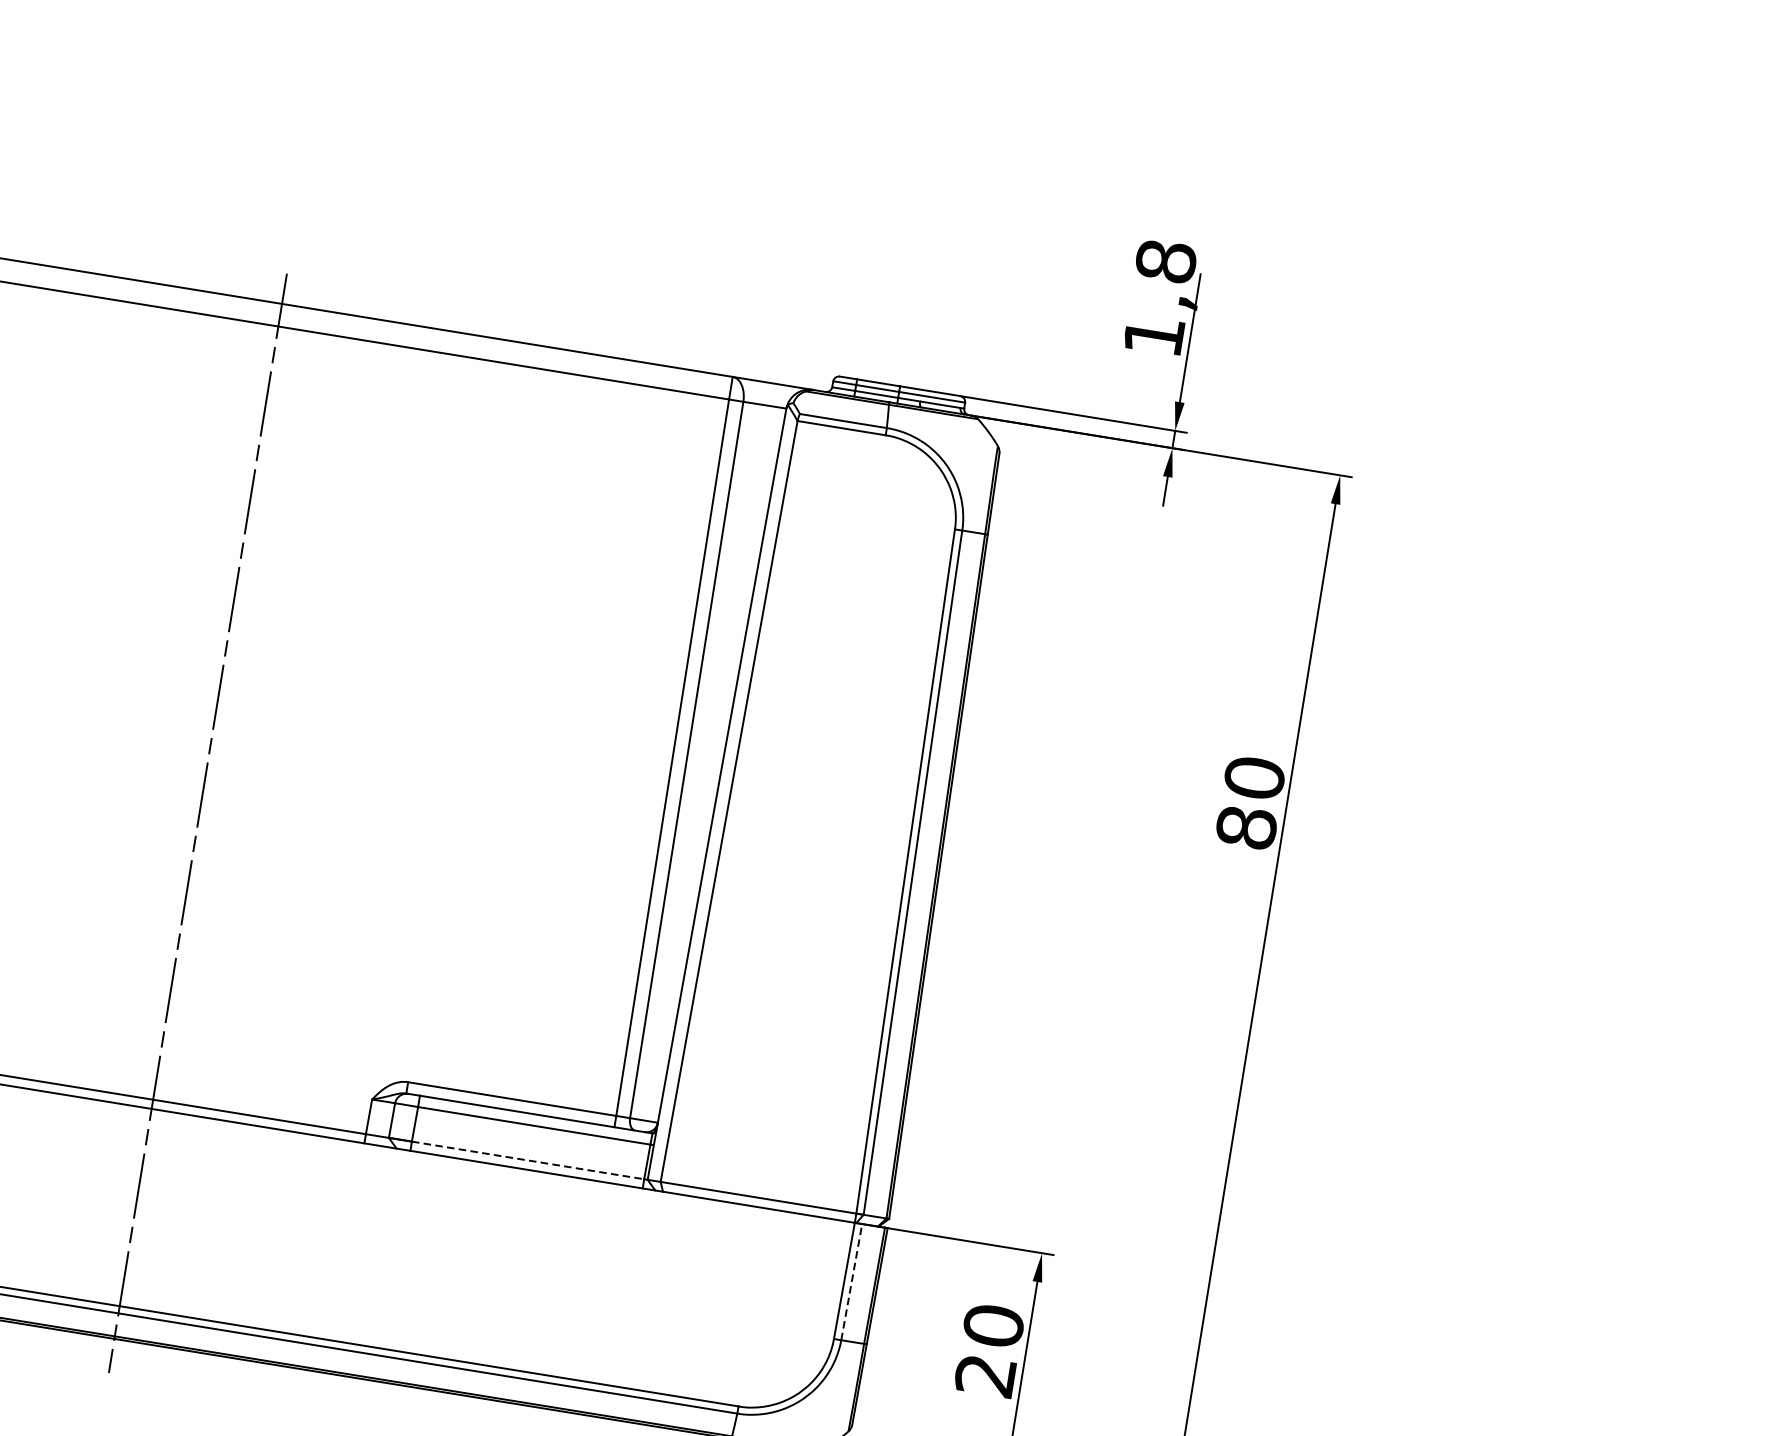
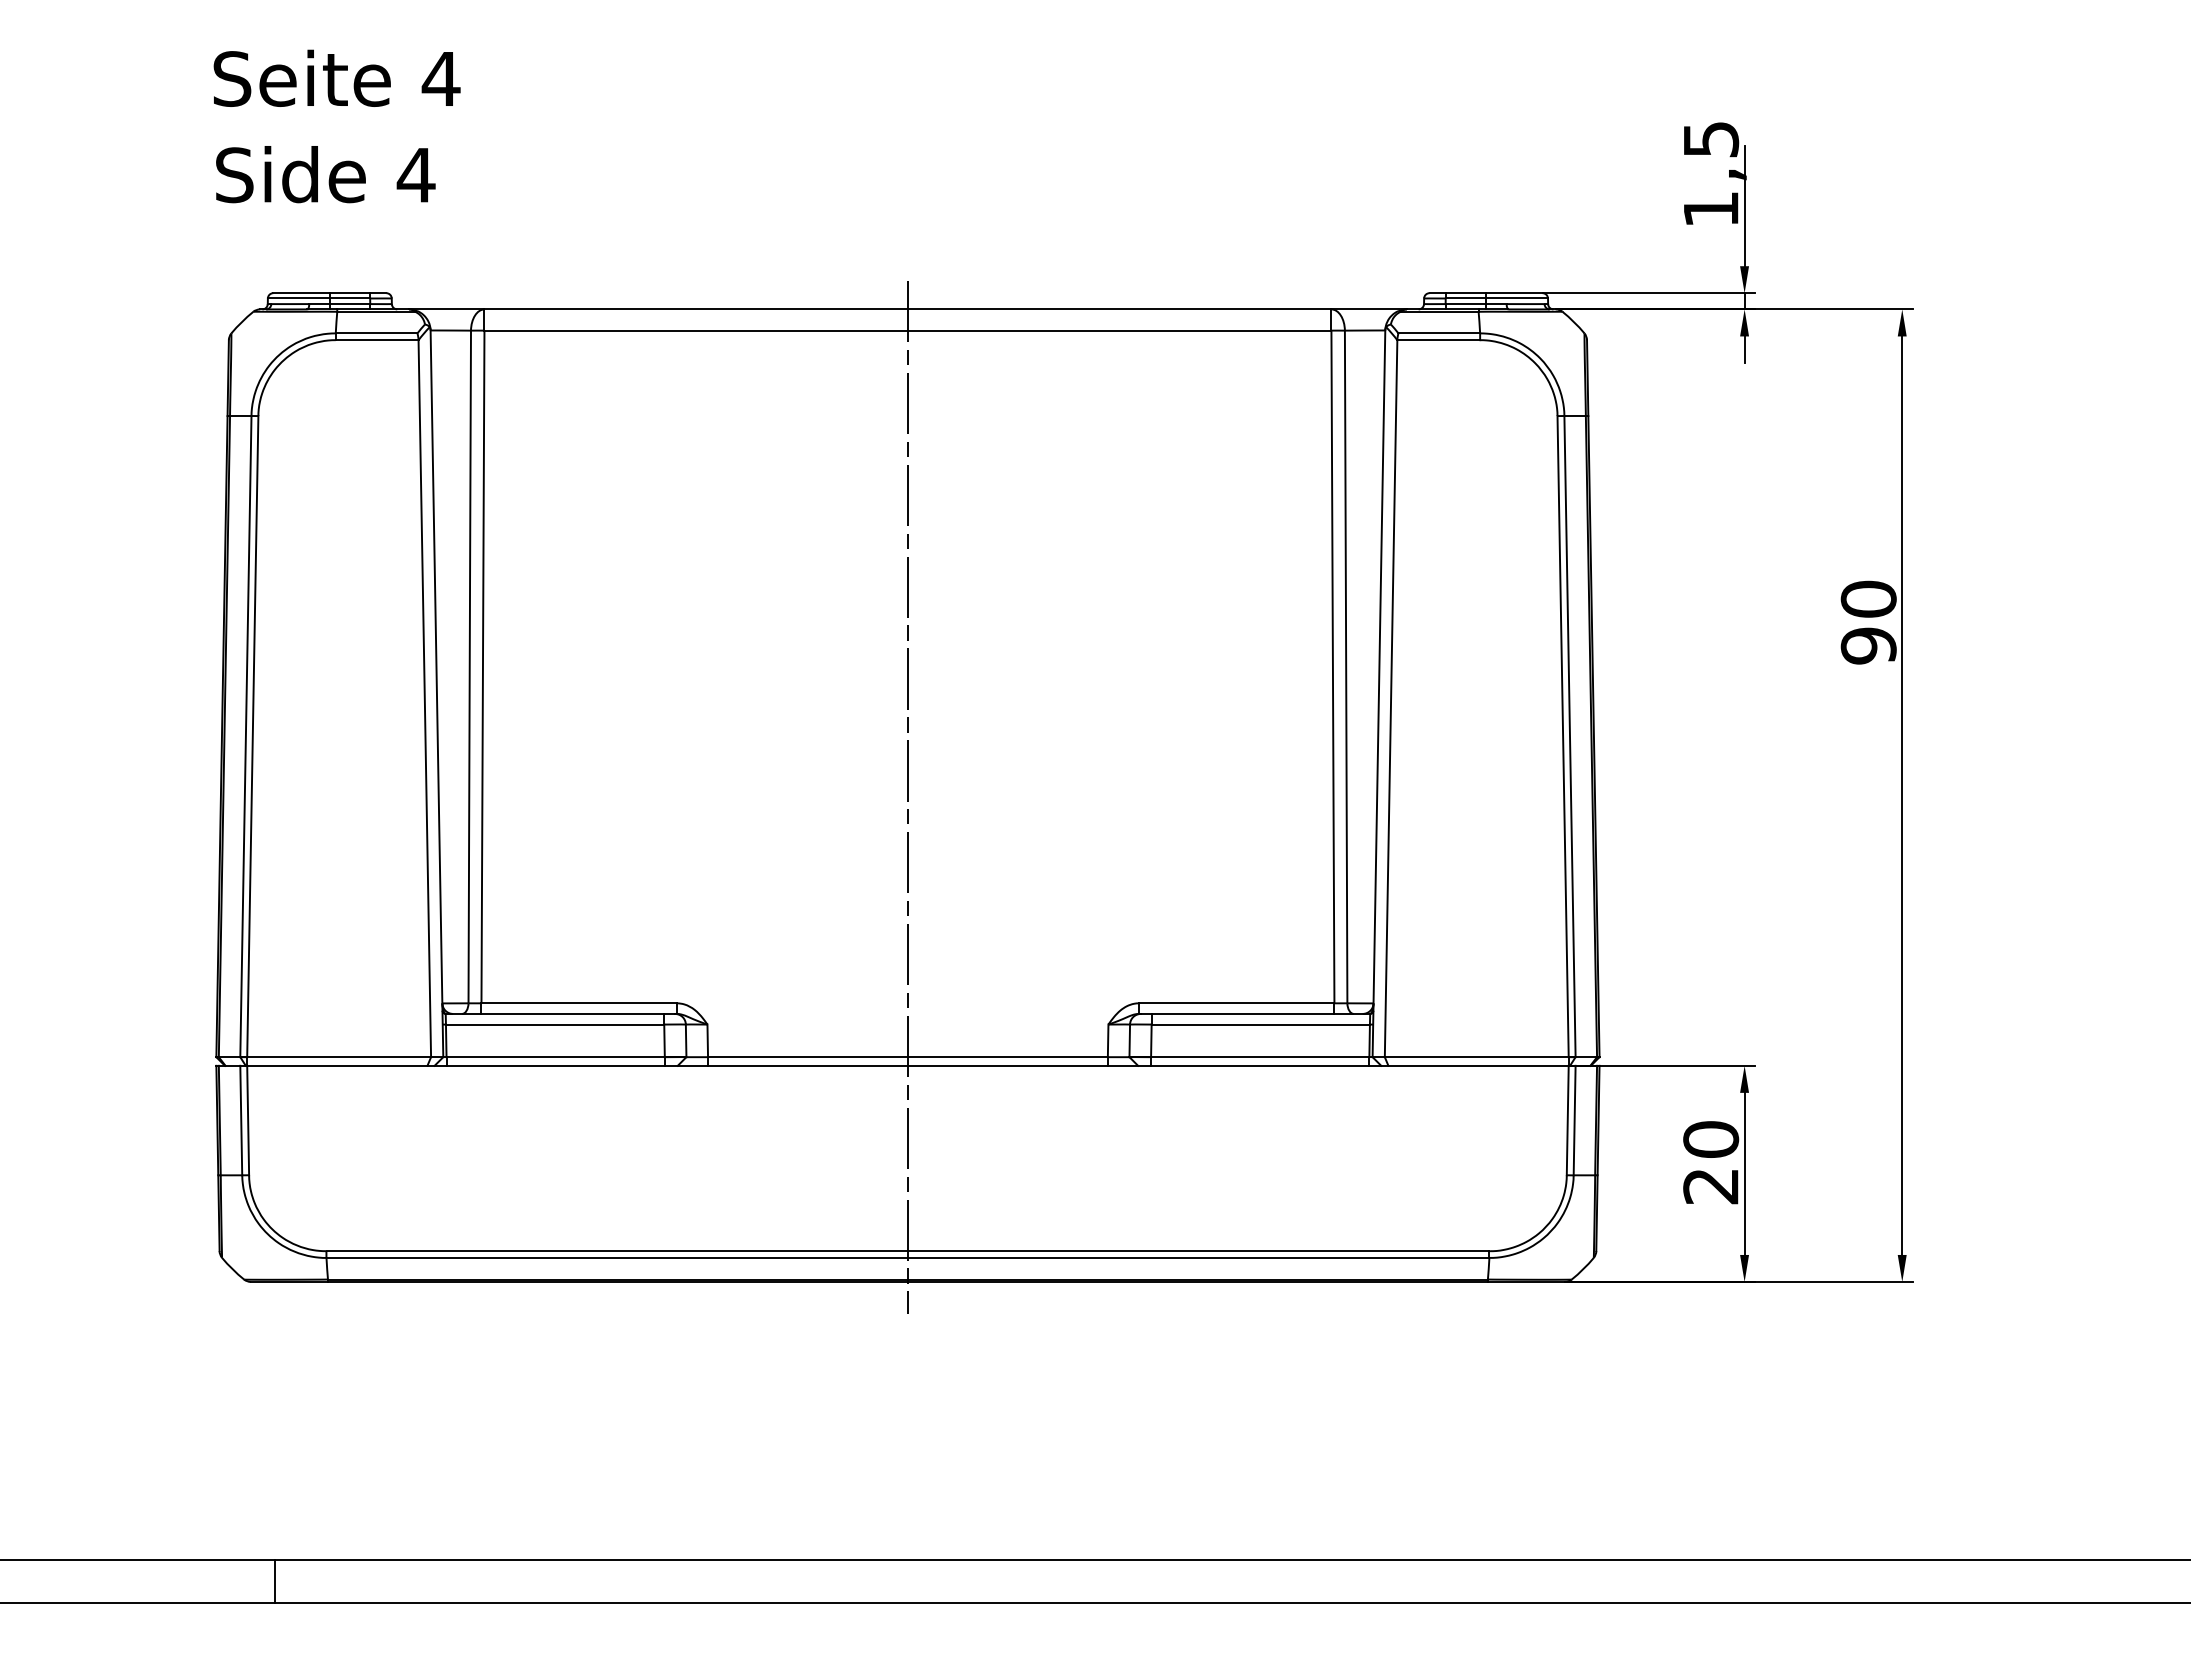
text: (1166, 261) -> (1711, 139), 1,8 -> 1,5
text: (1246, 827) -> (1868, 645), 80 -> 90
line: (528, 1160) -> (1260, 1057), dashed -> solid
line: (851, 1282) -> (1574, 1120), dashed -> solid

